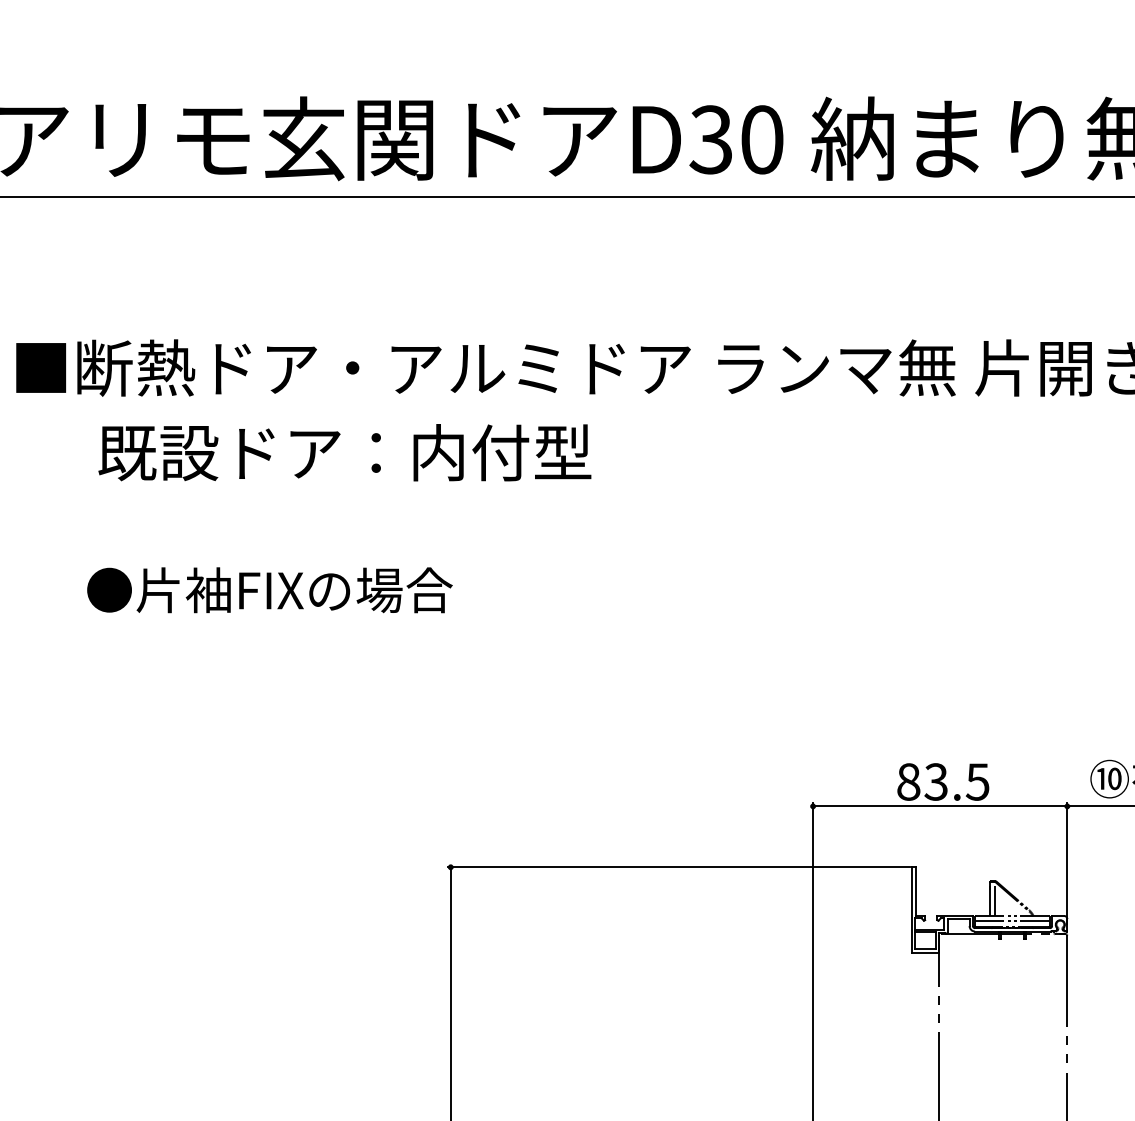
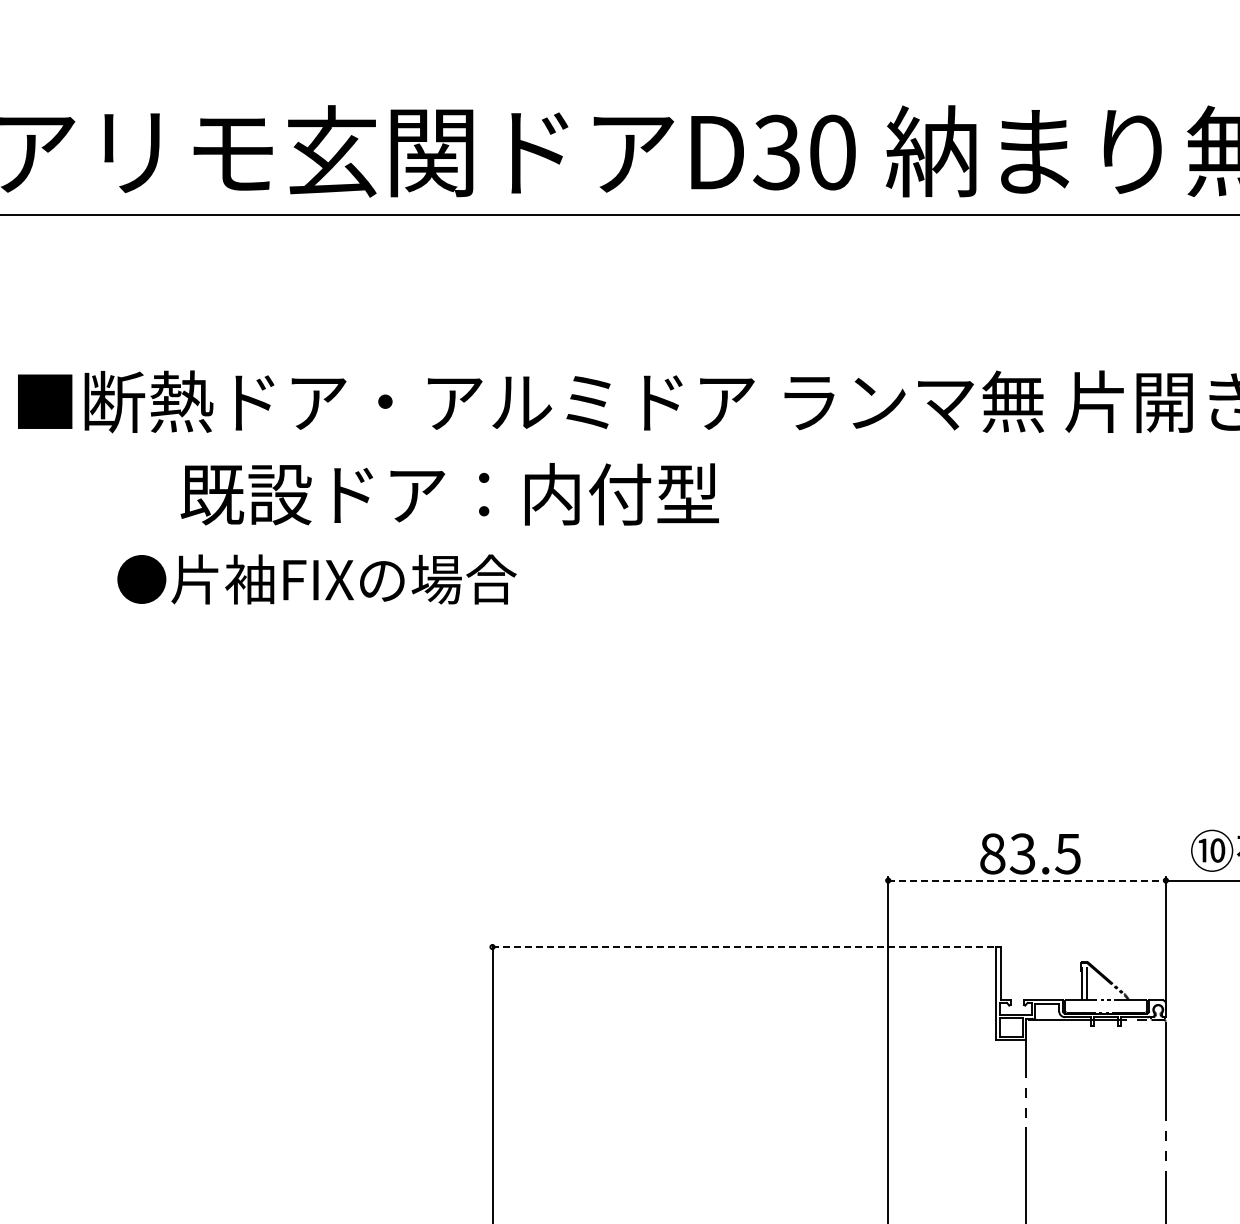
text: (344, 452) -> (449, 494), moved
text: (269, 590) -> (316, 579), moved
line: (940, 806) -> (1027, 880), solid -> dashed
line: (678, 867) -> (741, 947), solid -> dashed
line: (1012, 920) -> (1105, 1005), removed

